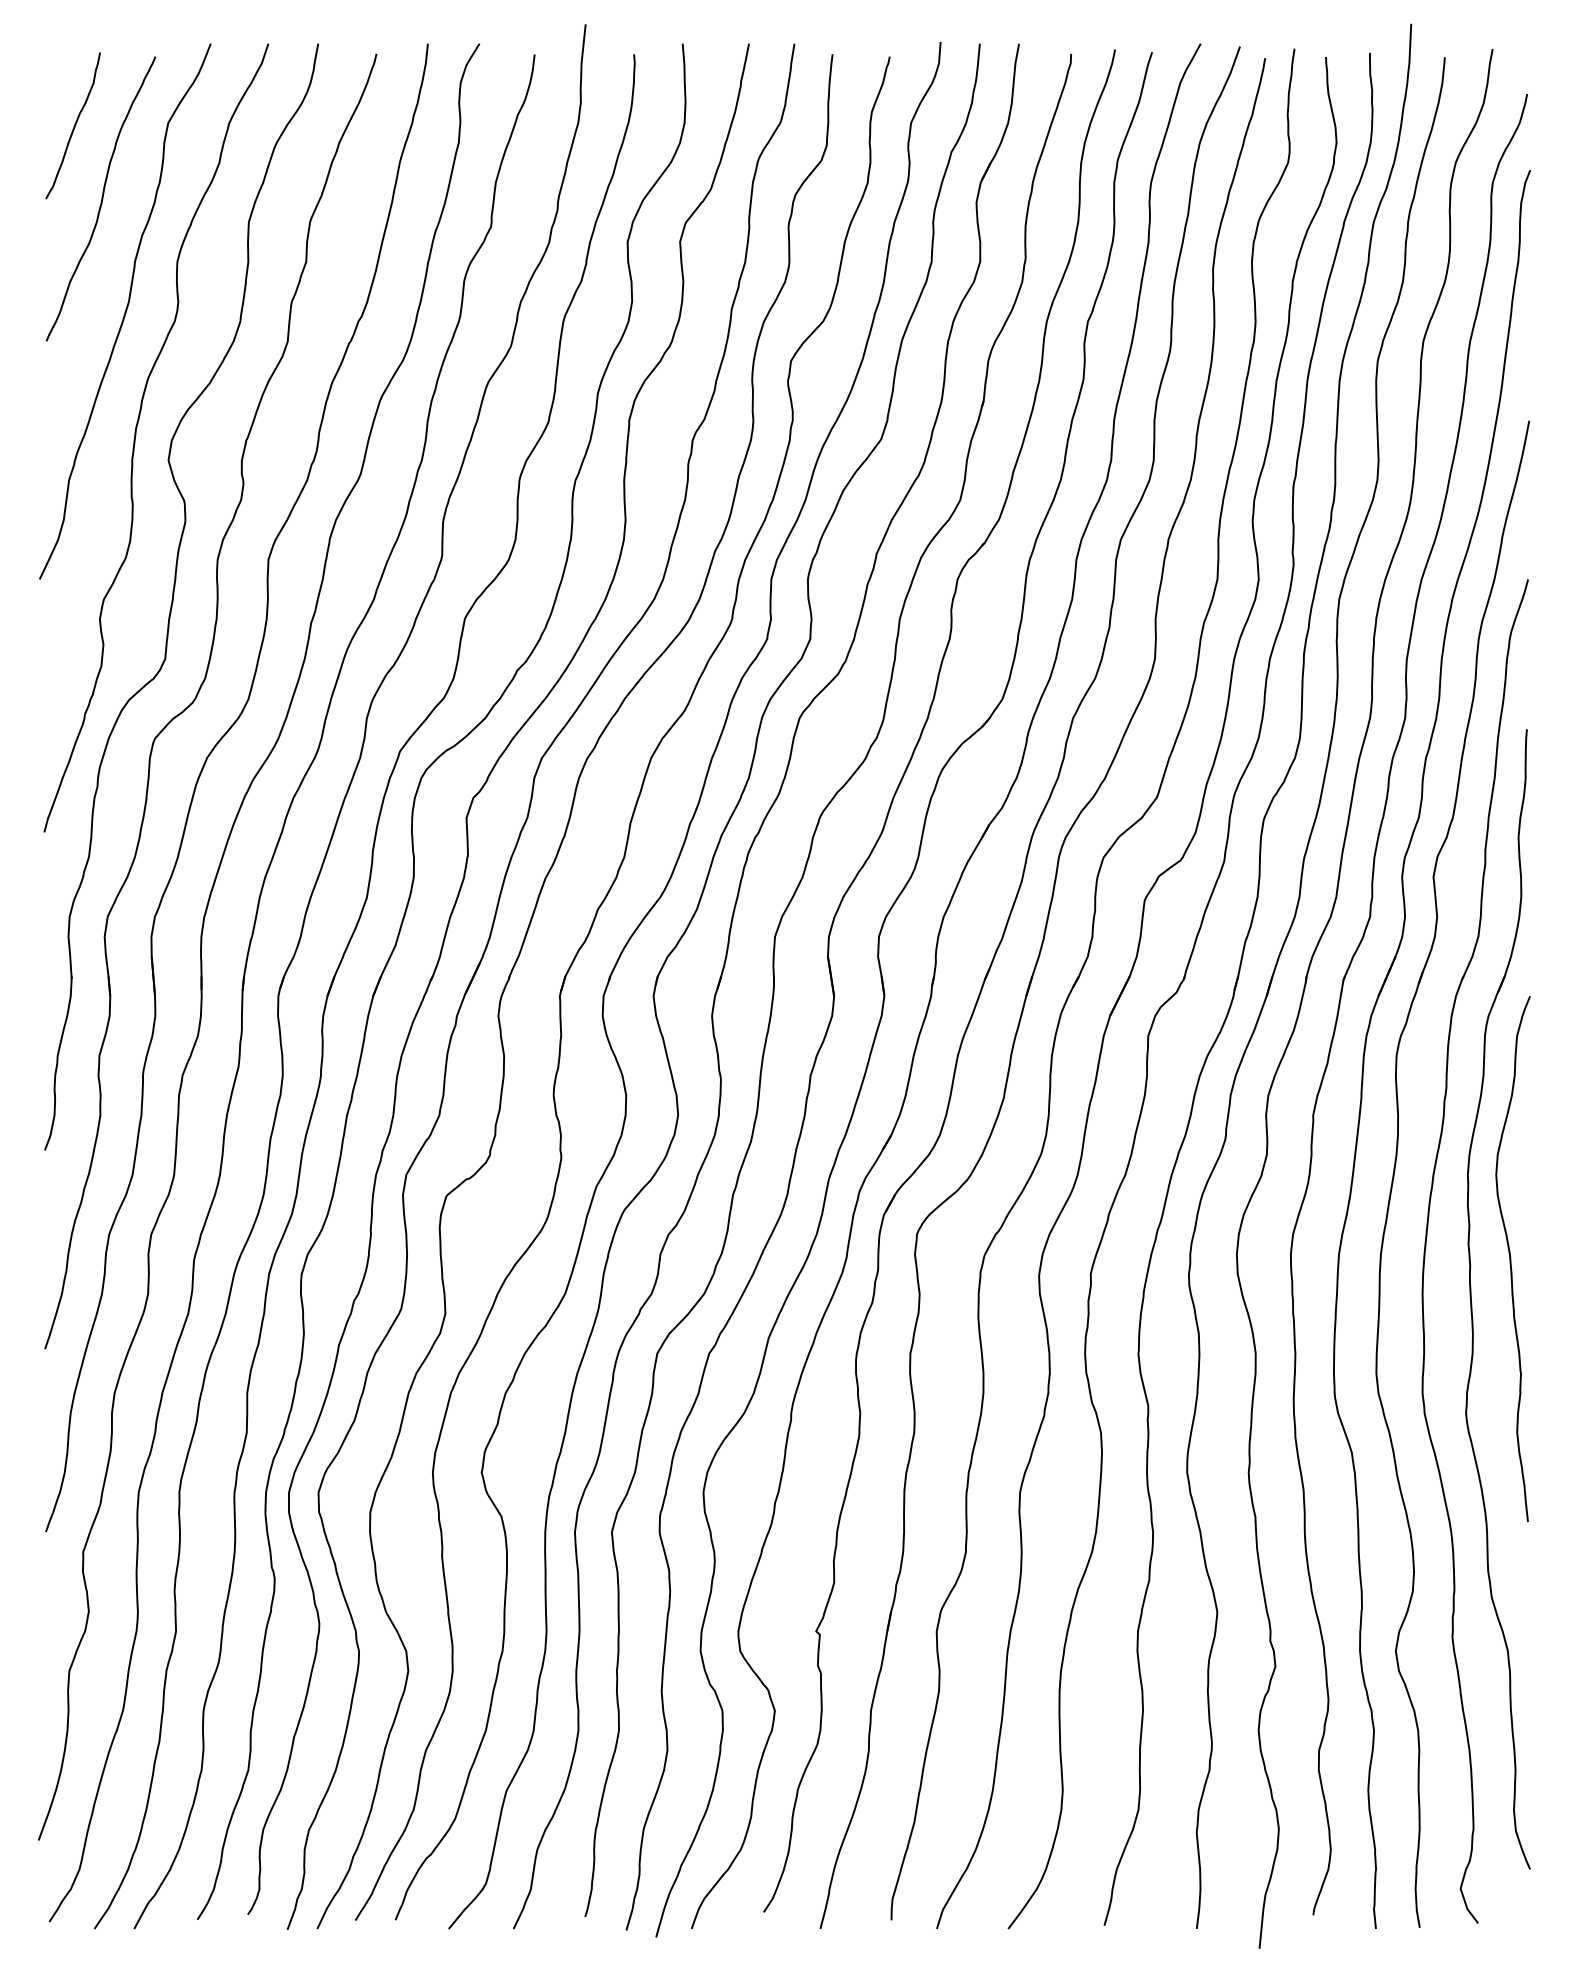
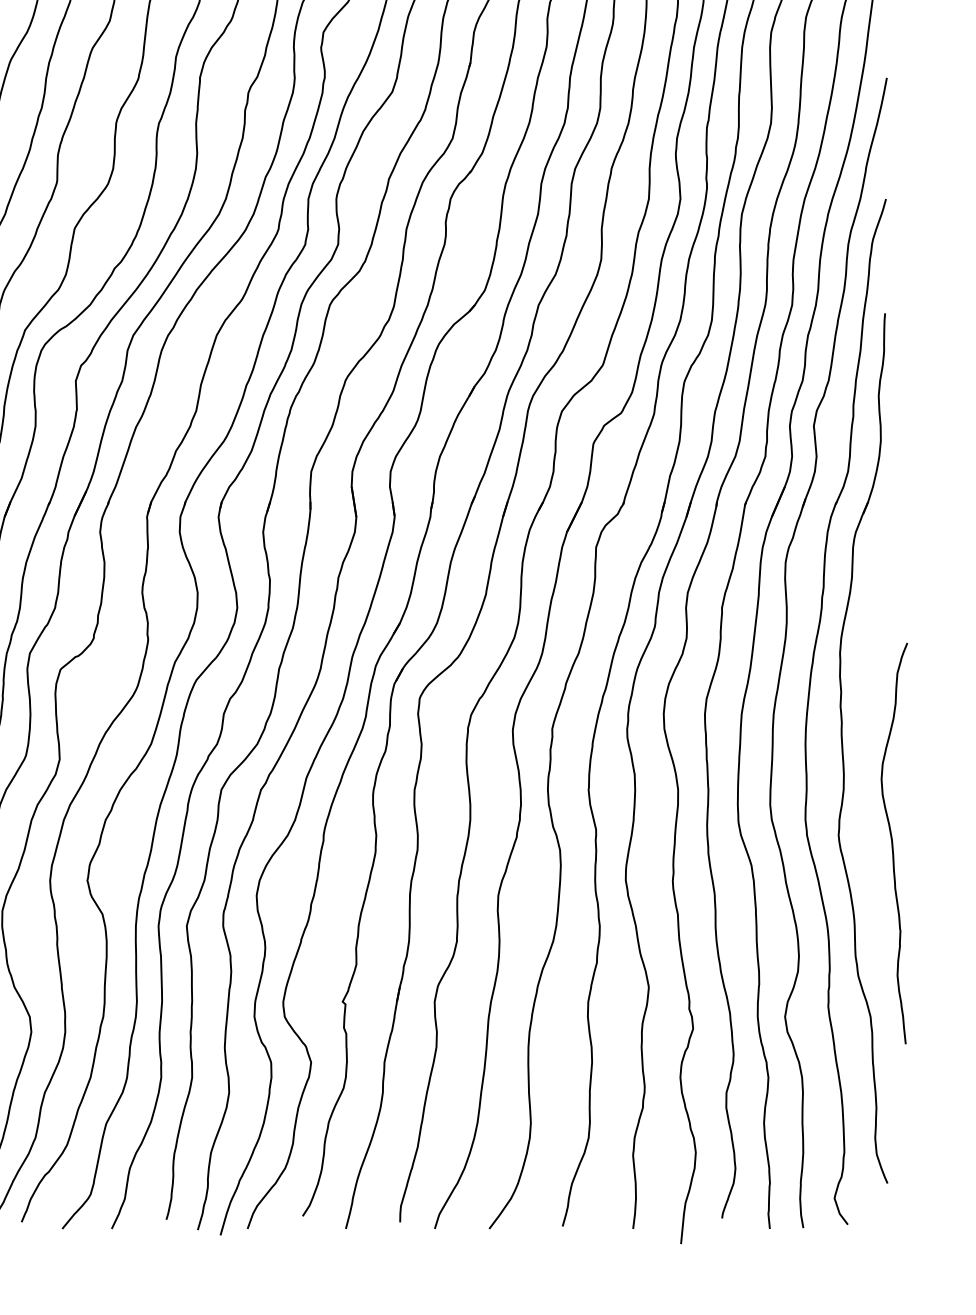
curve: (1511, 1258) -> (893, 843), moved

